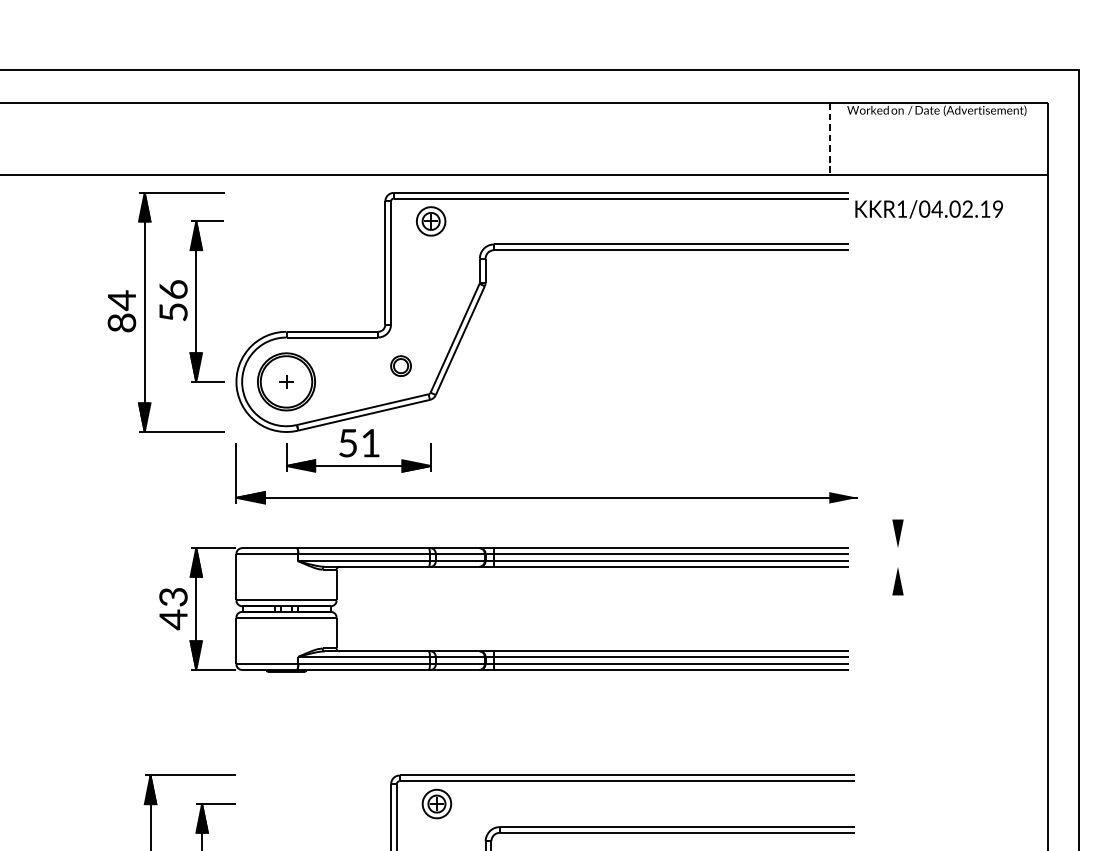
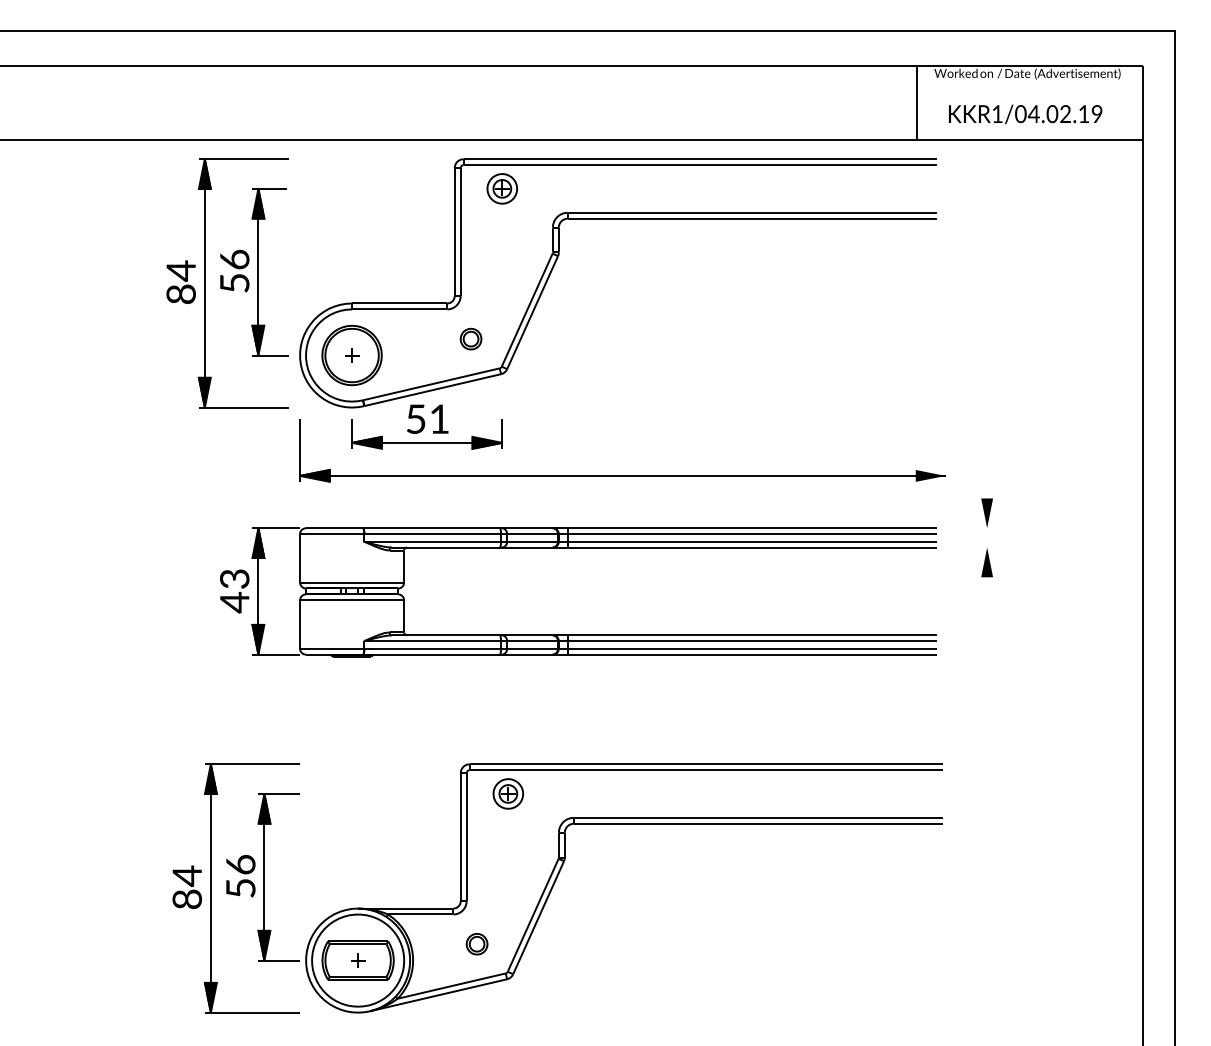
line: (829, 139) -> (916, 103), dashed -> solid
text: (929, 209) -> (1025, 114), moved

